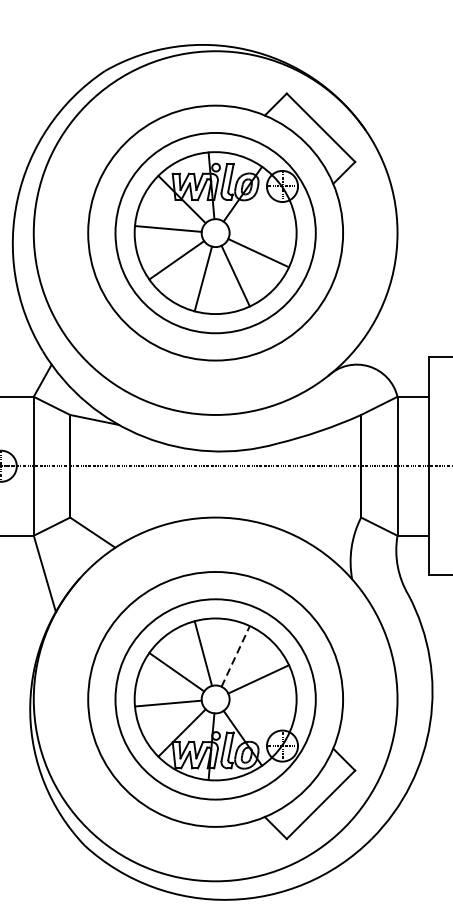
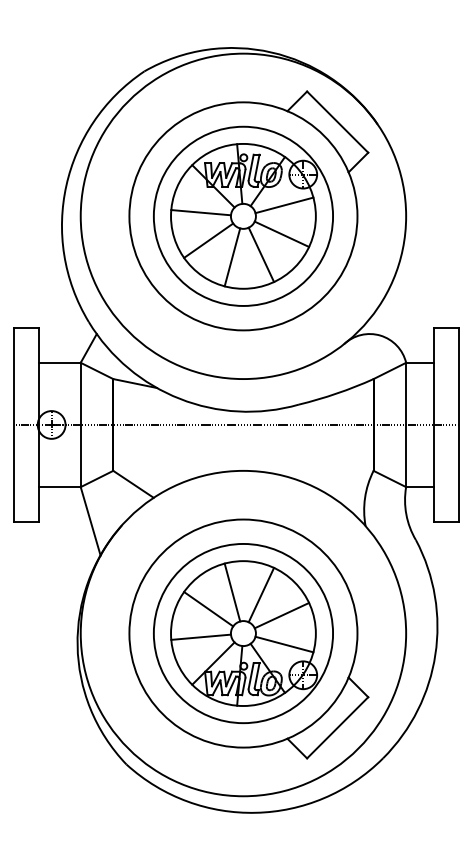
line: (261, 220) -> (284, 205), added
line: (235, 656) -> (261, 595), dashed -> solid
line: (261, 711) -> (284, 644), added

